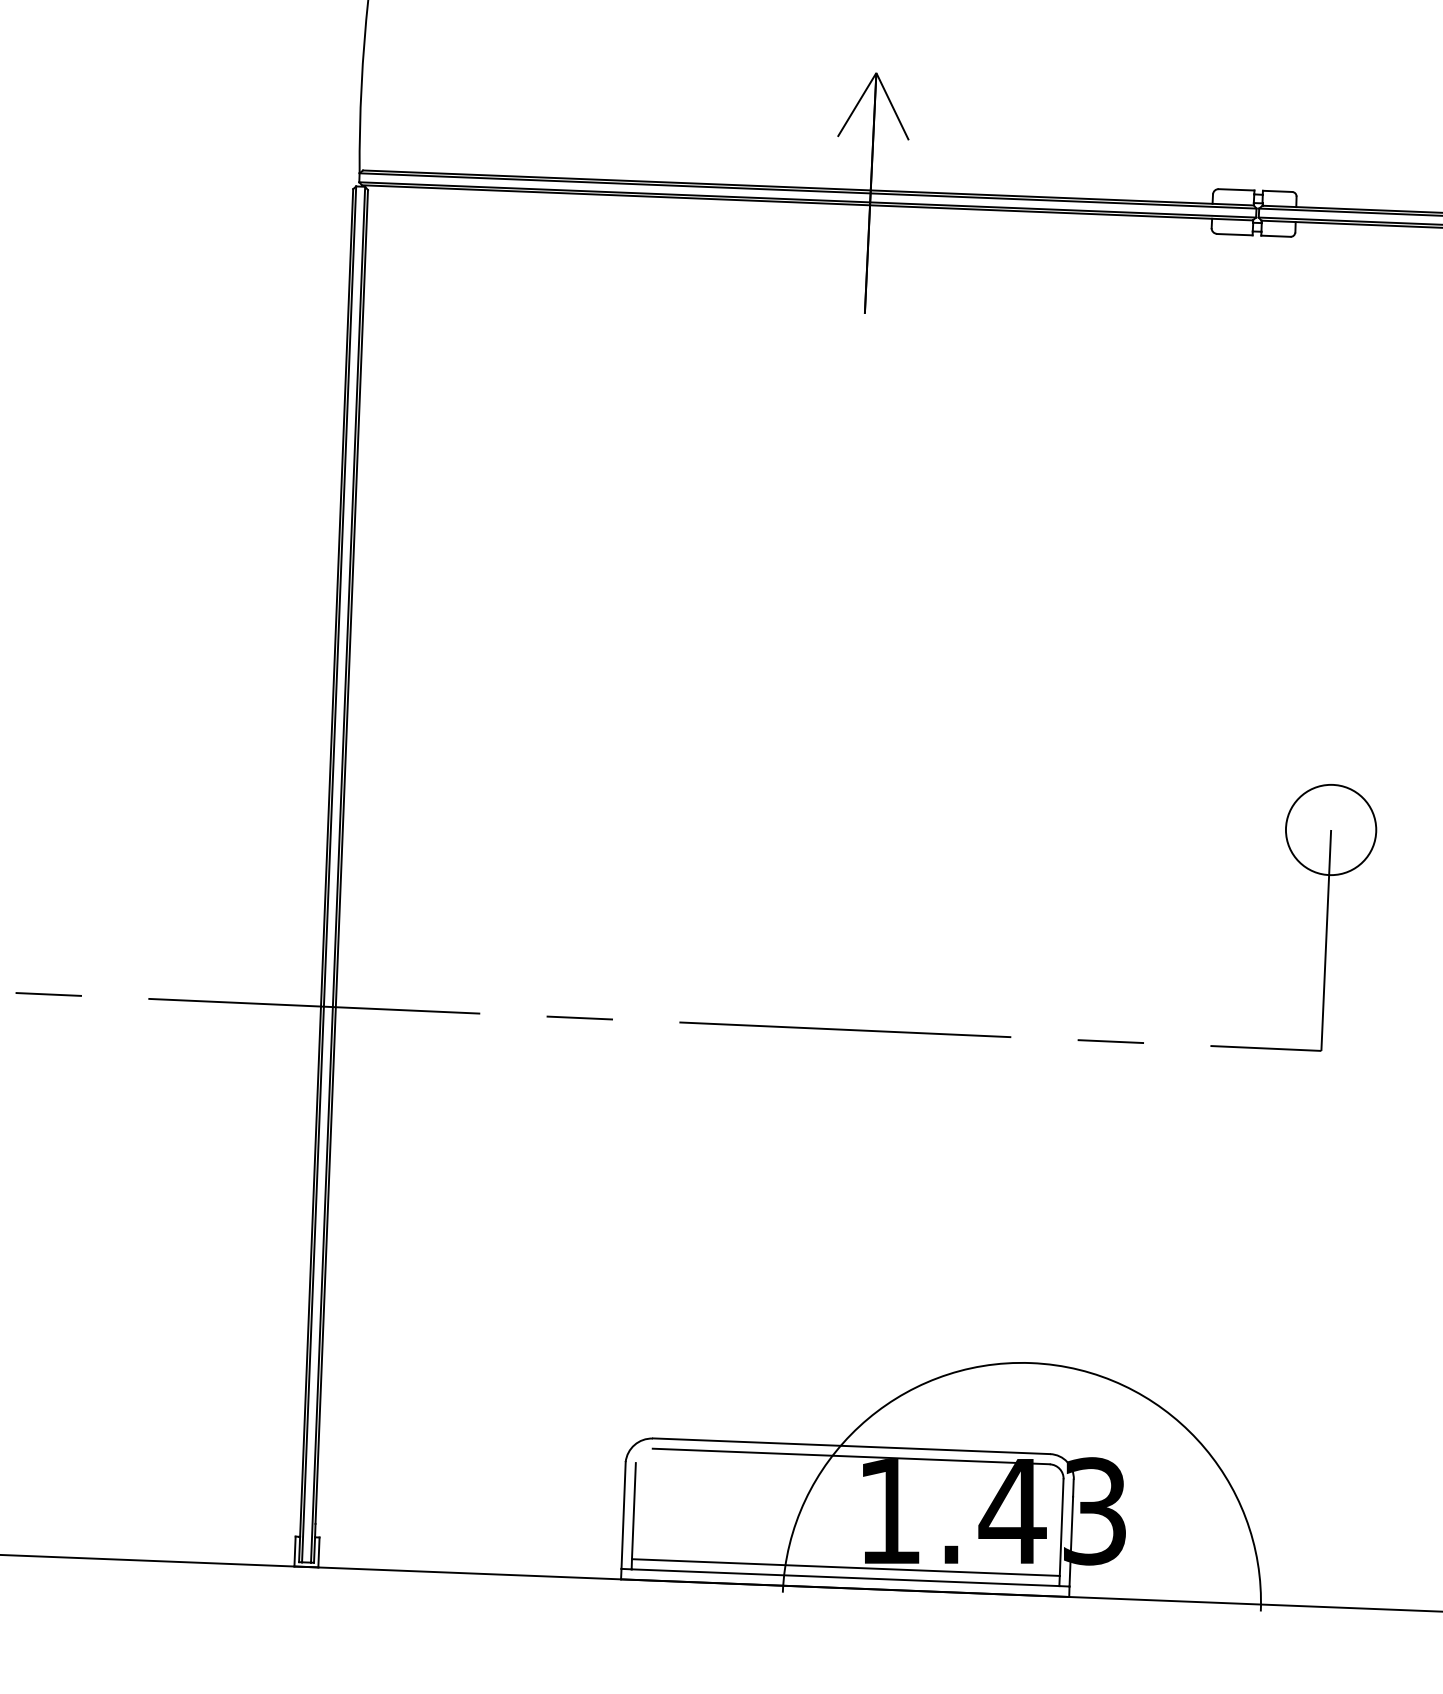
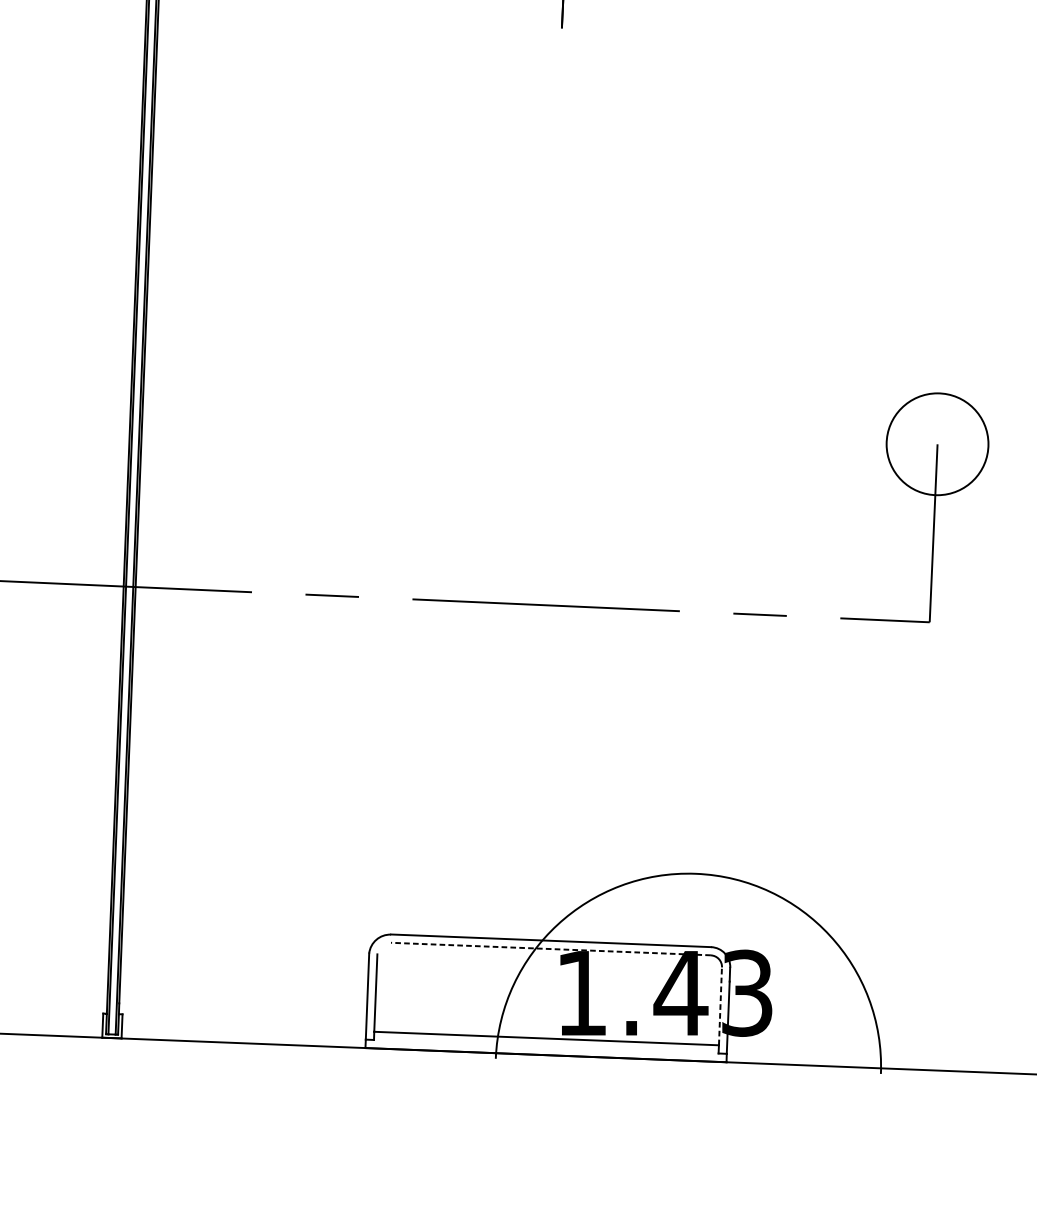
circle: (1330, 829) -> (937, 443), size x1.4
line: (851, 1456) -> (551, 949), solid -> dashed
line: (1061, 1527) -> (720, 1006), solid -> dashed
line: (845, 1577) -> (546, 1046), removed

